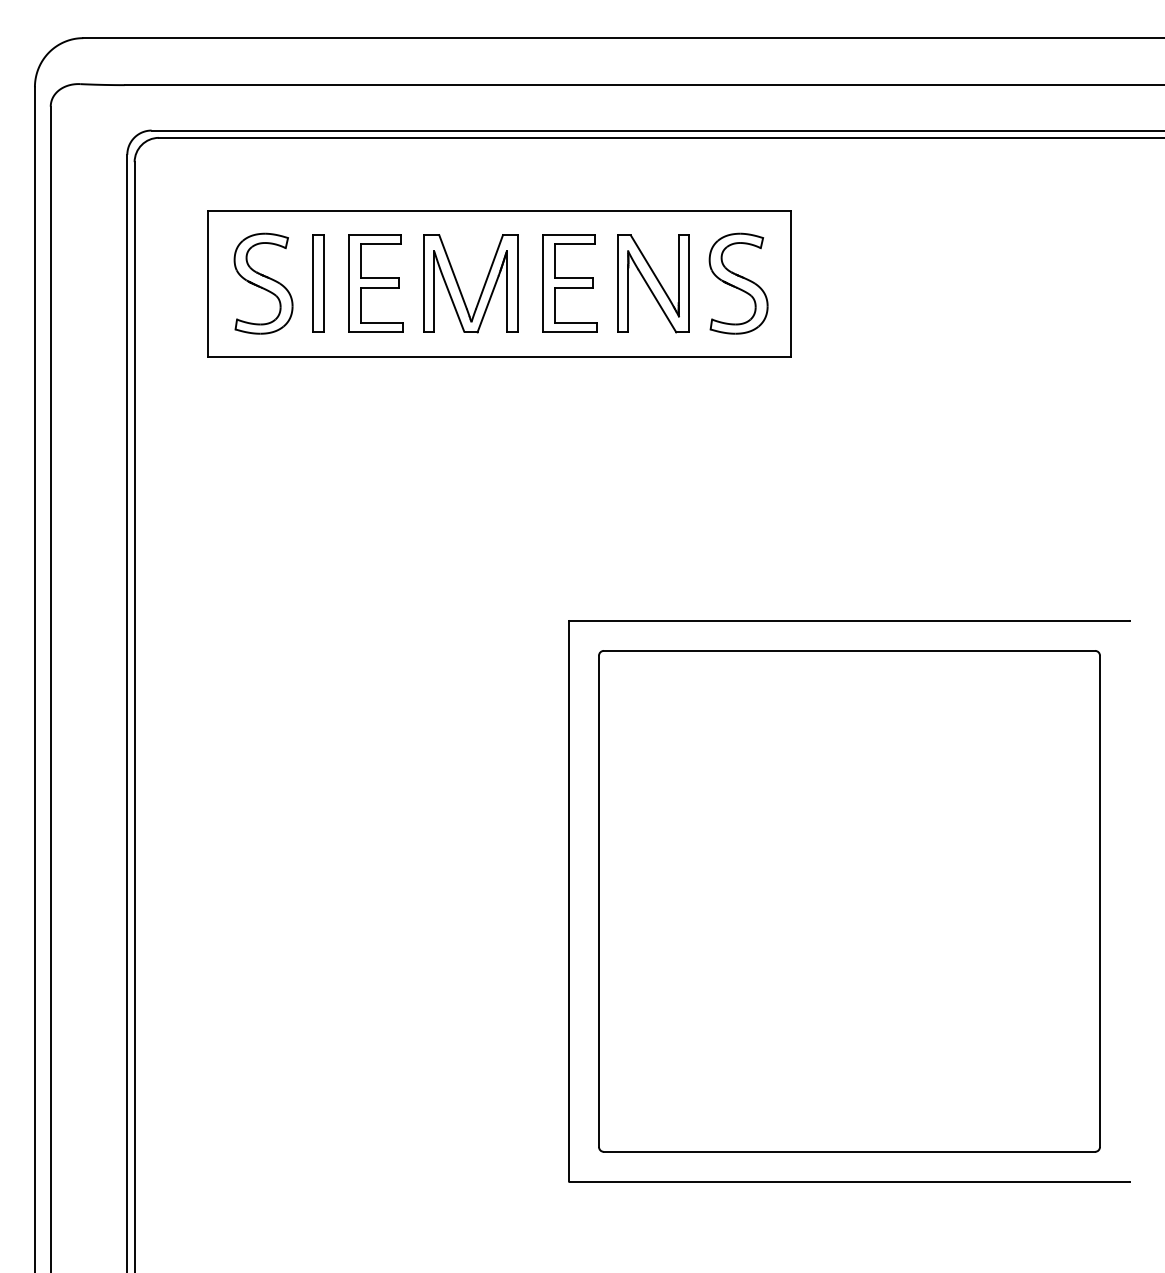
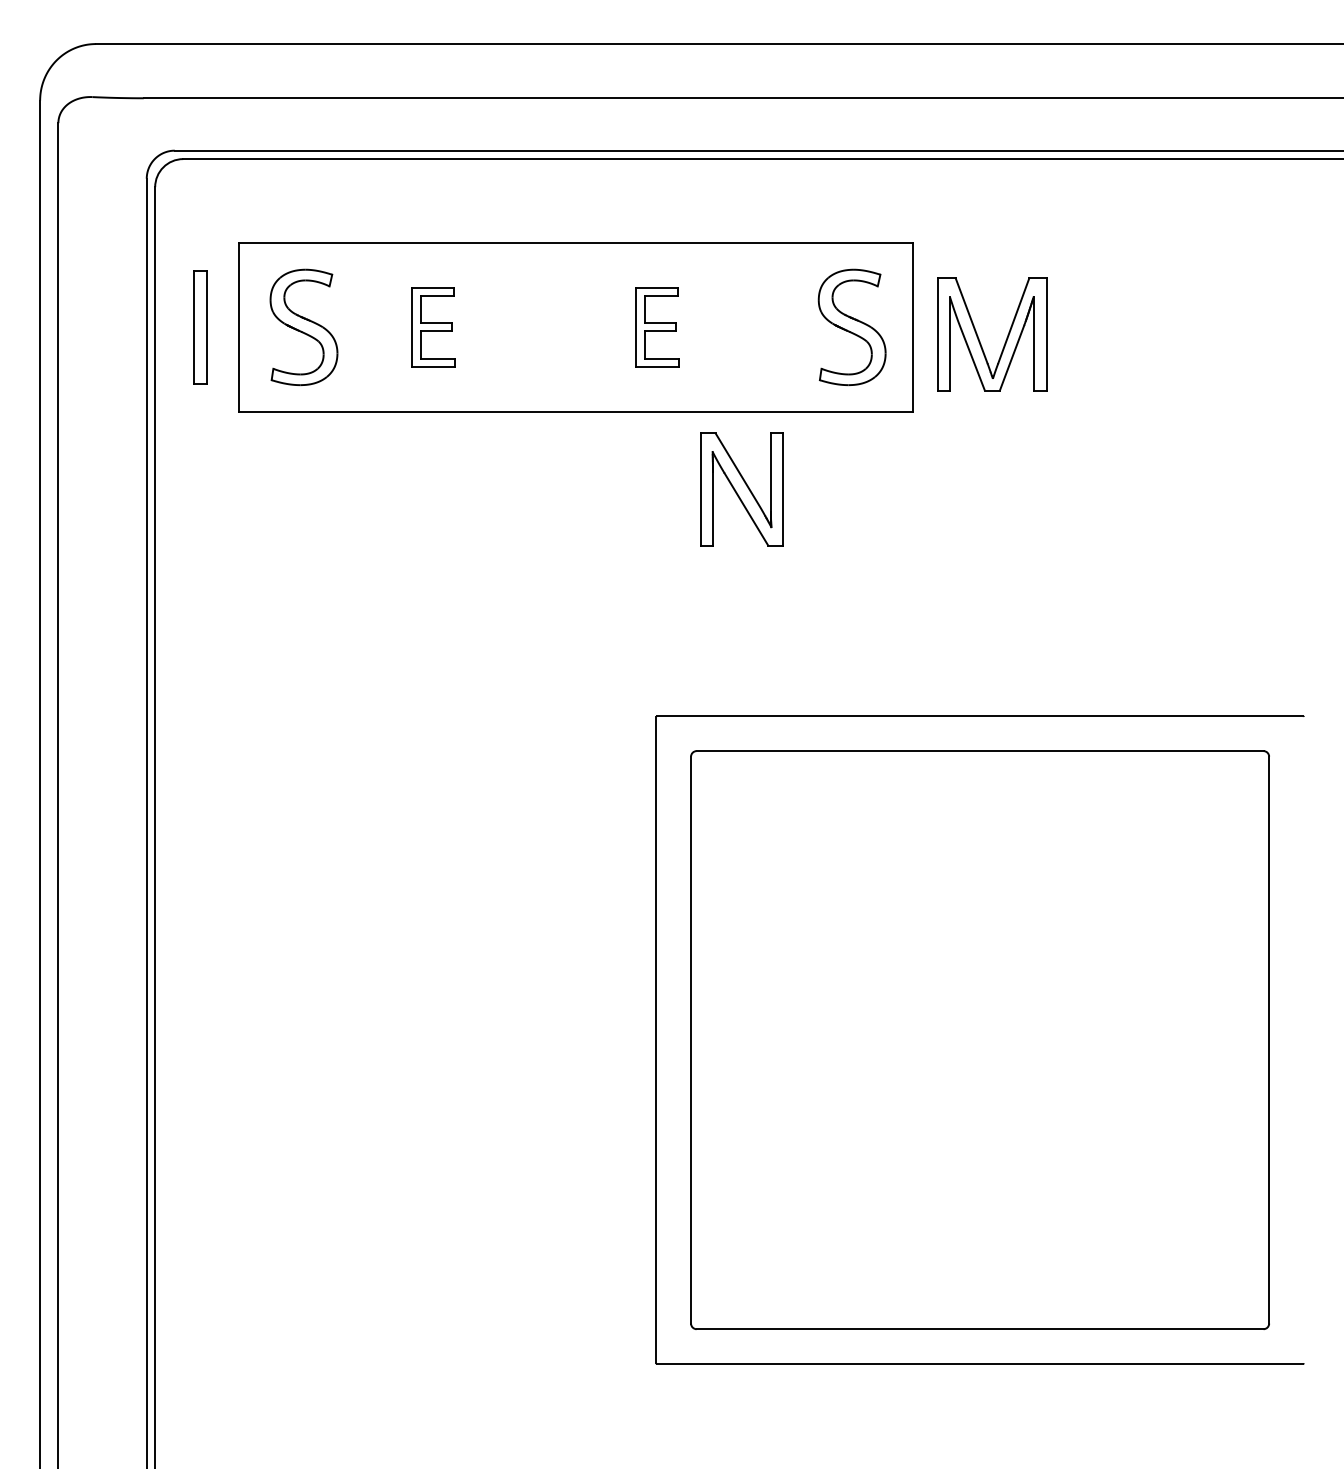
part: (318, 283) -> (200, 327), moved
part: (375, 283) -> (433, 327), size x0.7
part: (569, 283) -> (657, 327), size x0.7
part: (653, 283) -> (741, 489), moved
part: (459, 287) -> (979, 338), moved

